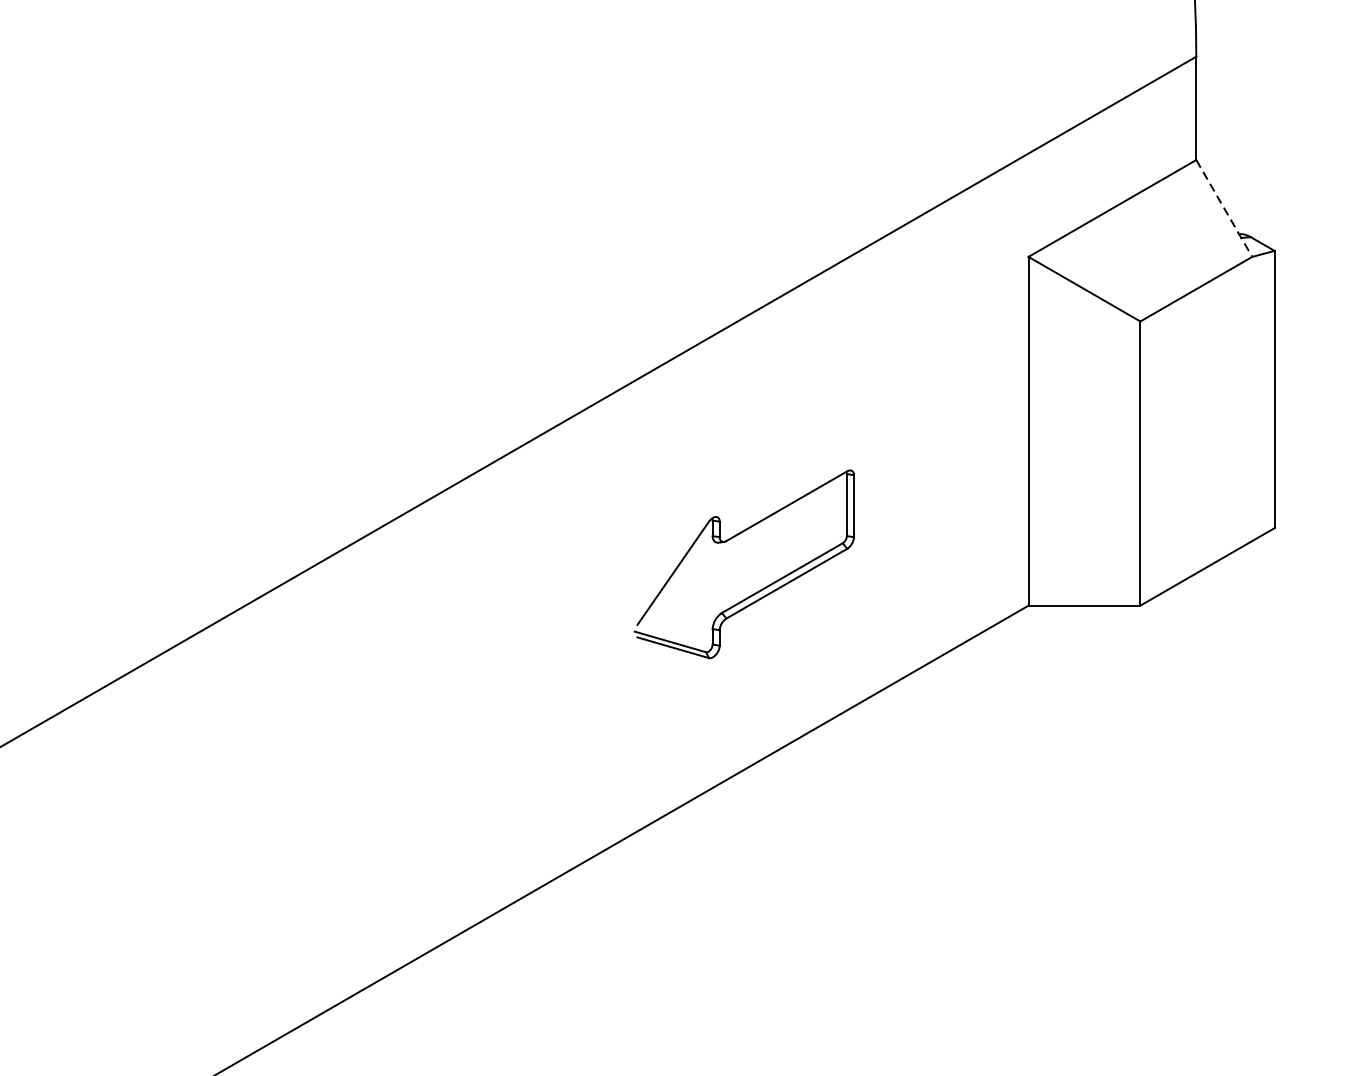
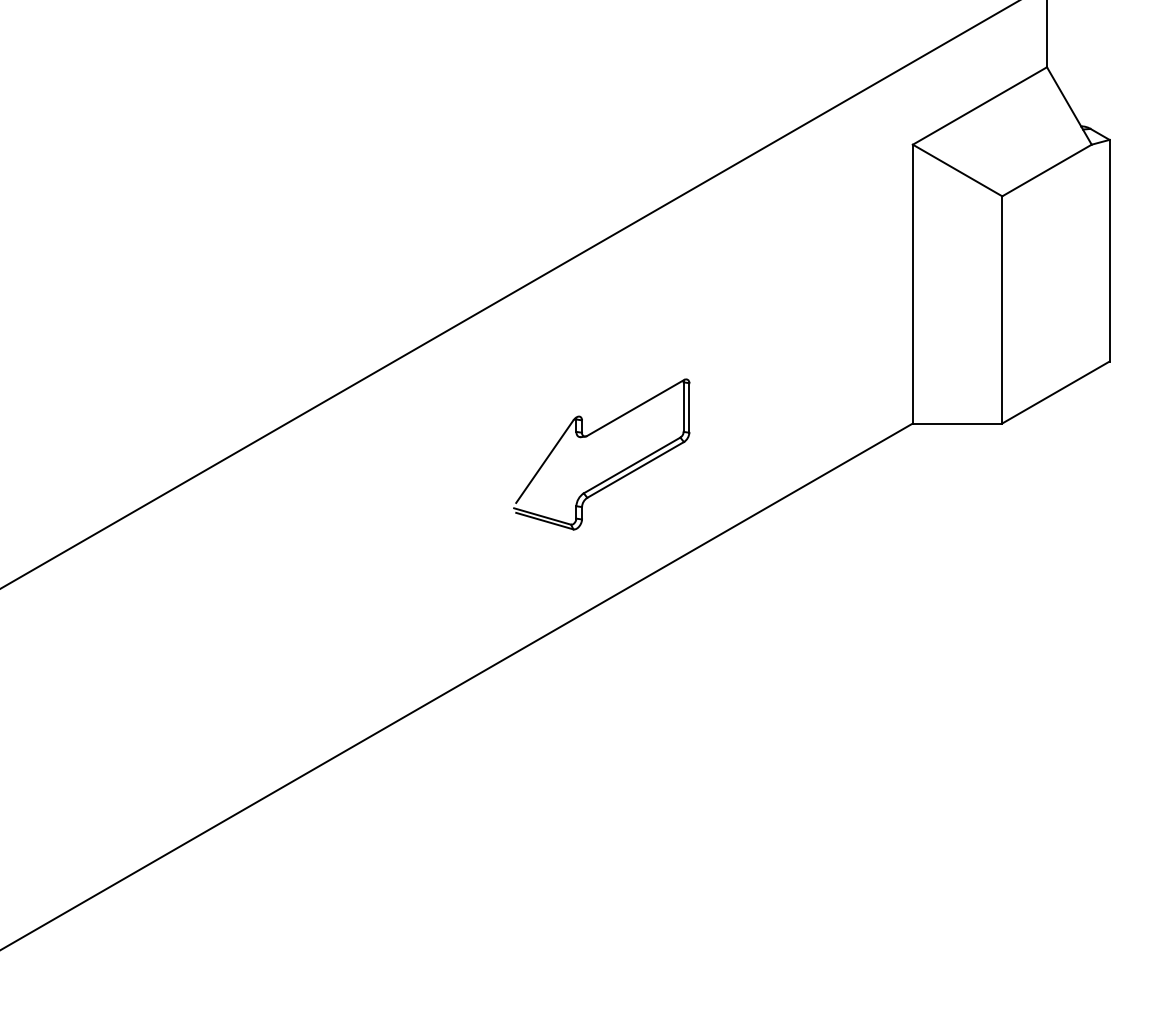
line: (1224, 207) -> (1069, 105), dashed -> solid
part: (730, 540) -> (590, 435), moved

